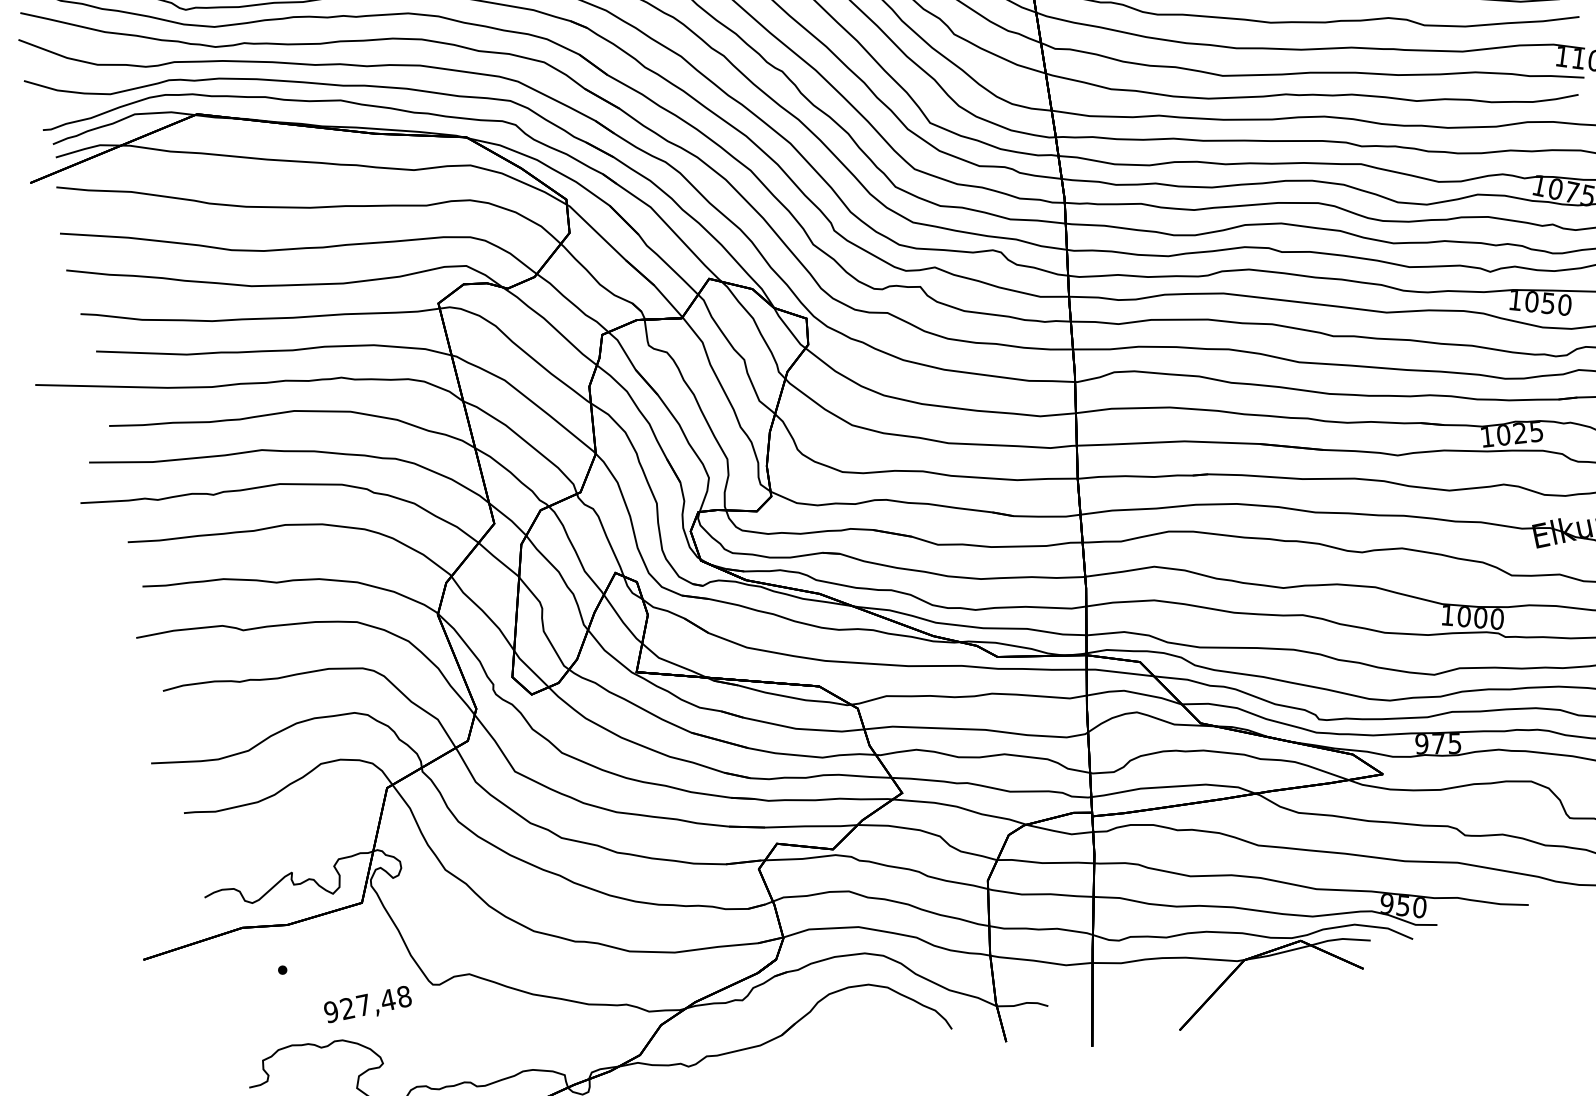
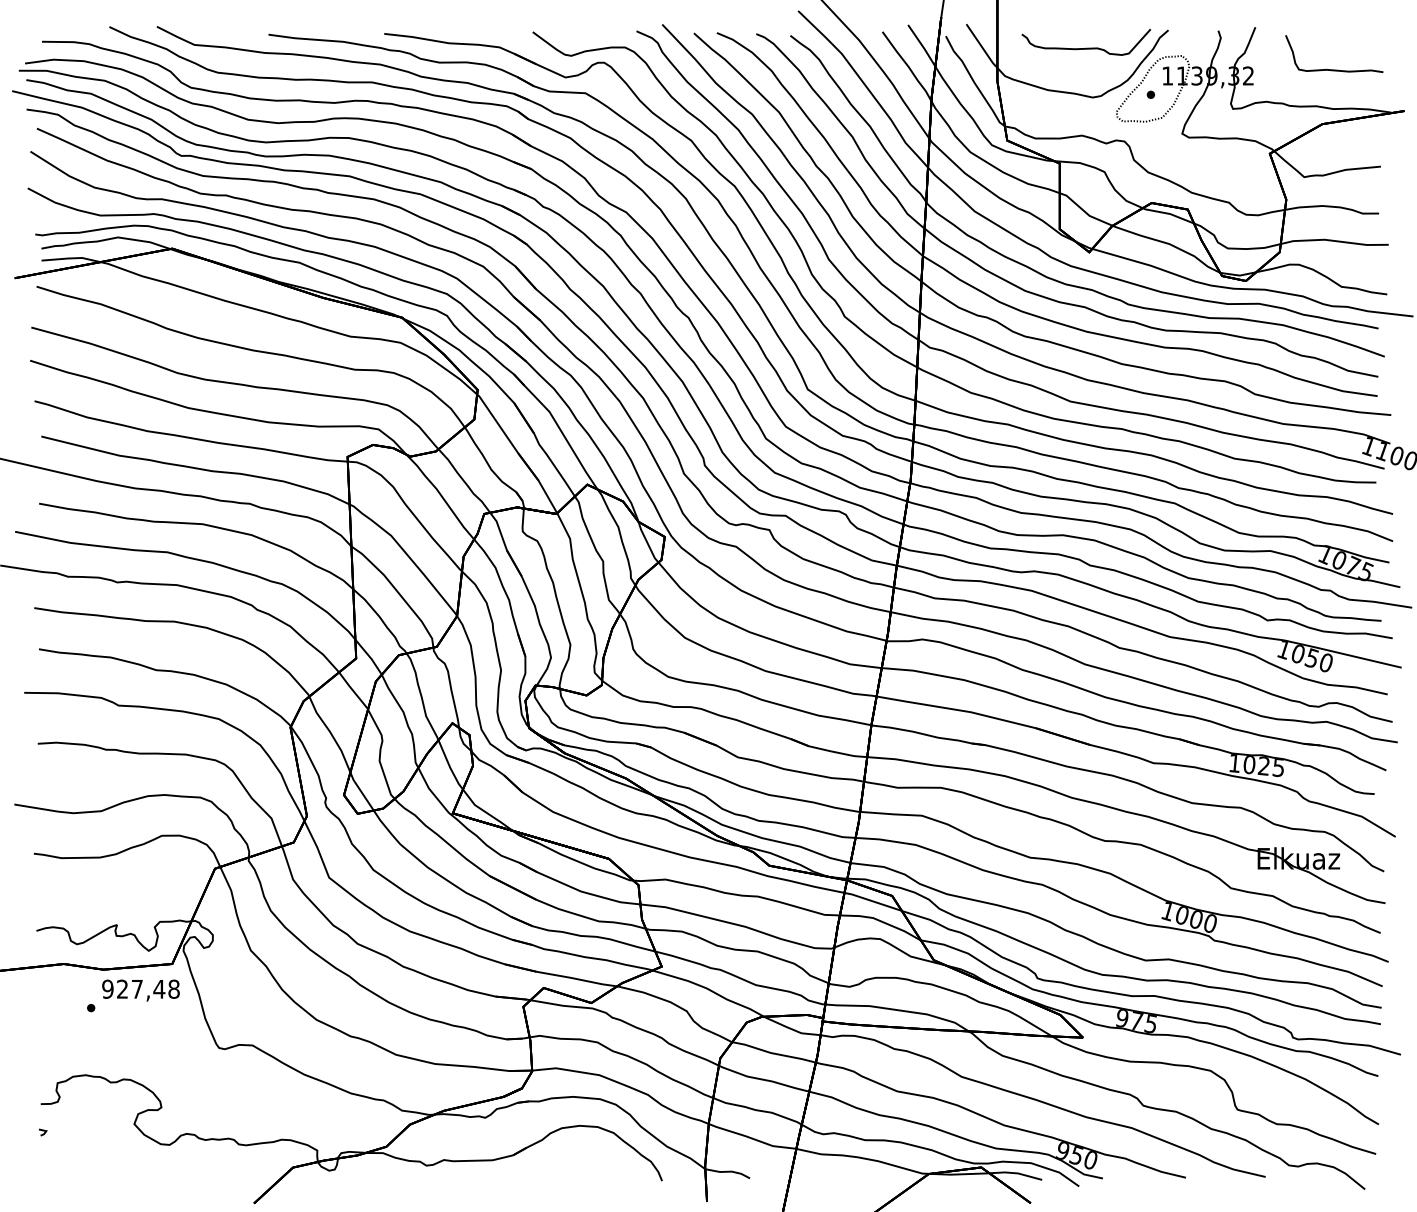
text: (367, 1005) -> (140, 990), moved

